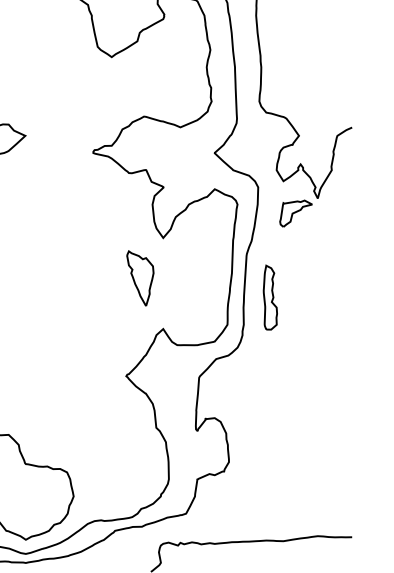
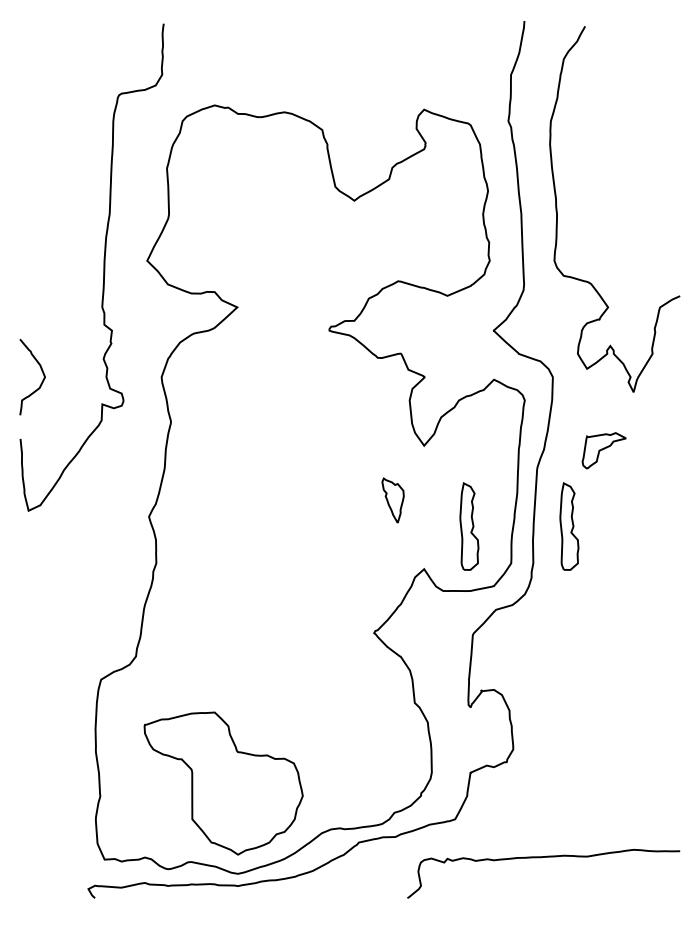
part: (295, 213) -> (603, 450), moved
part: (139, 278) -> (392, 500), size x0.6
part: (196, 297) -> (469, 526), added

